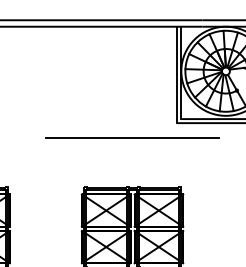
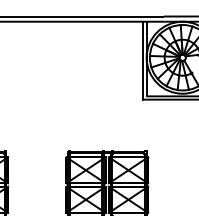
line: (132, 138) -> (107, 112), removed

